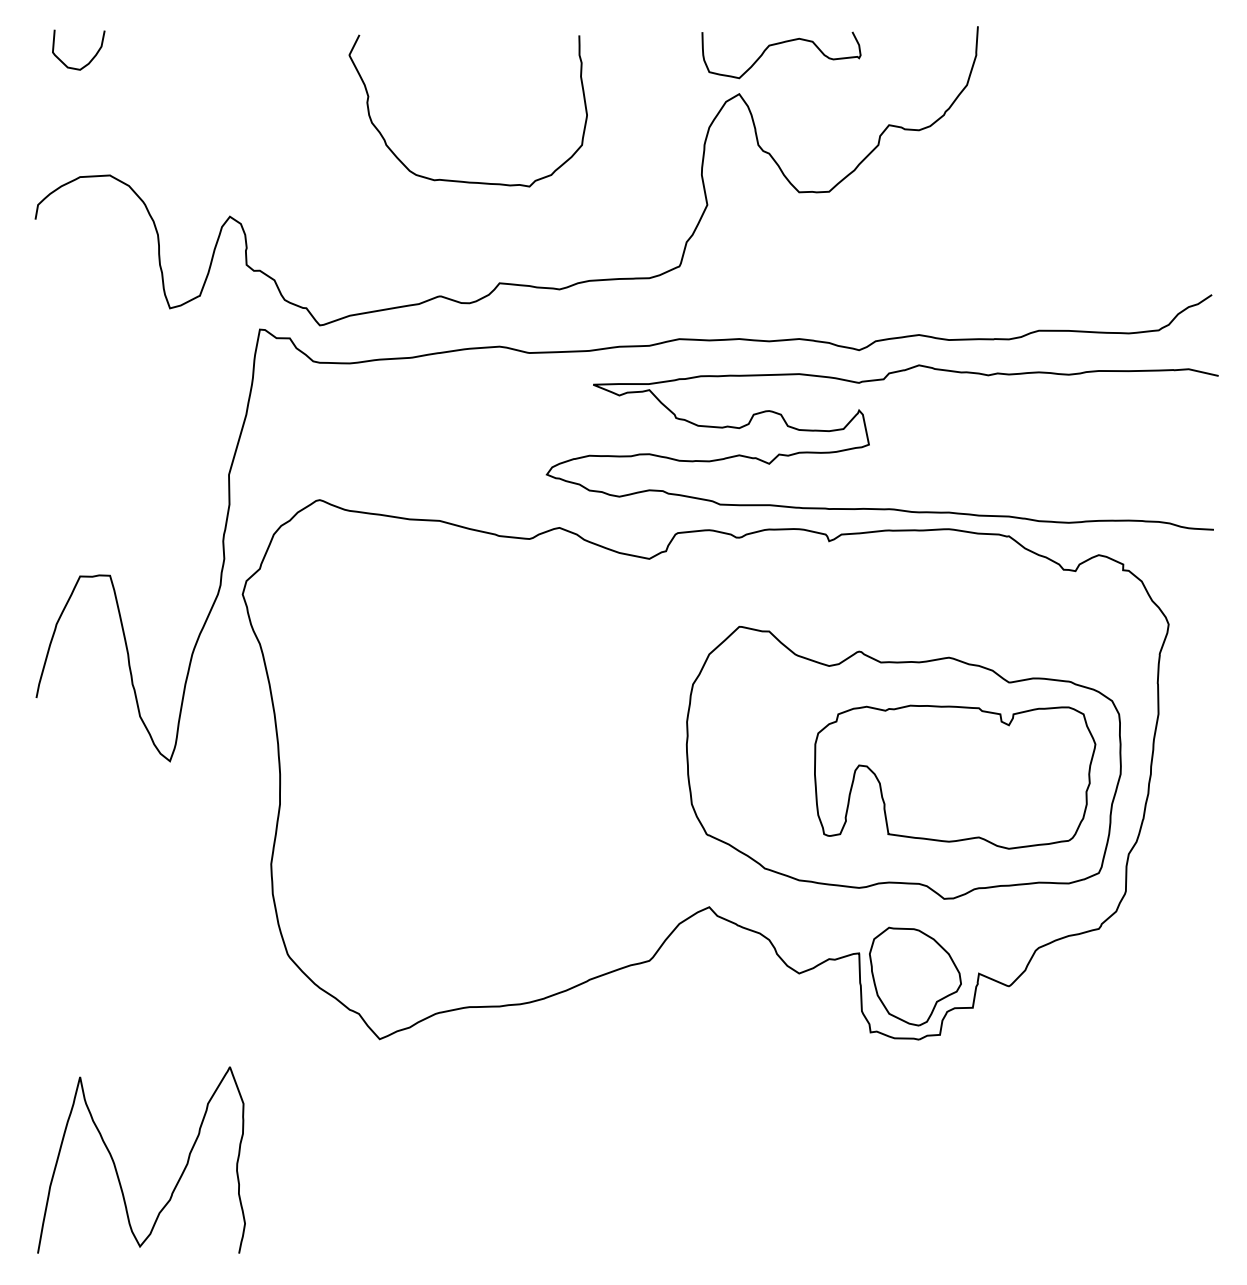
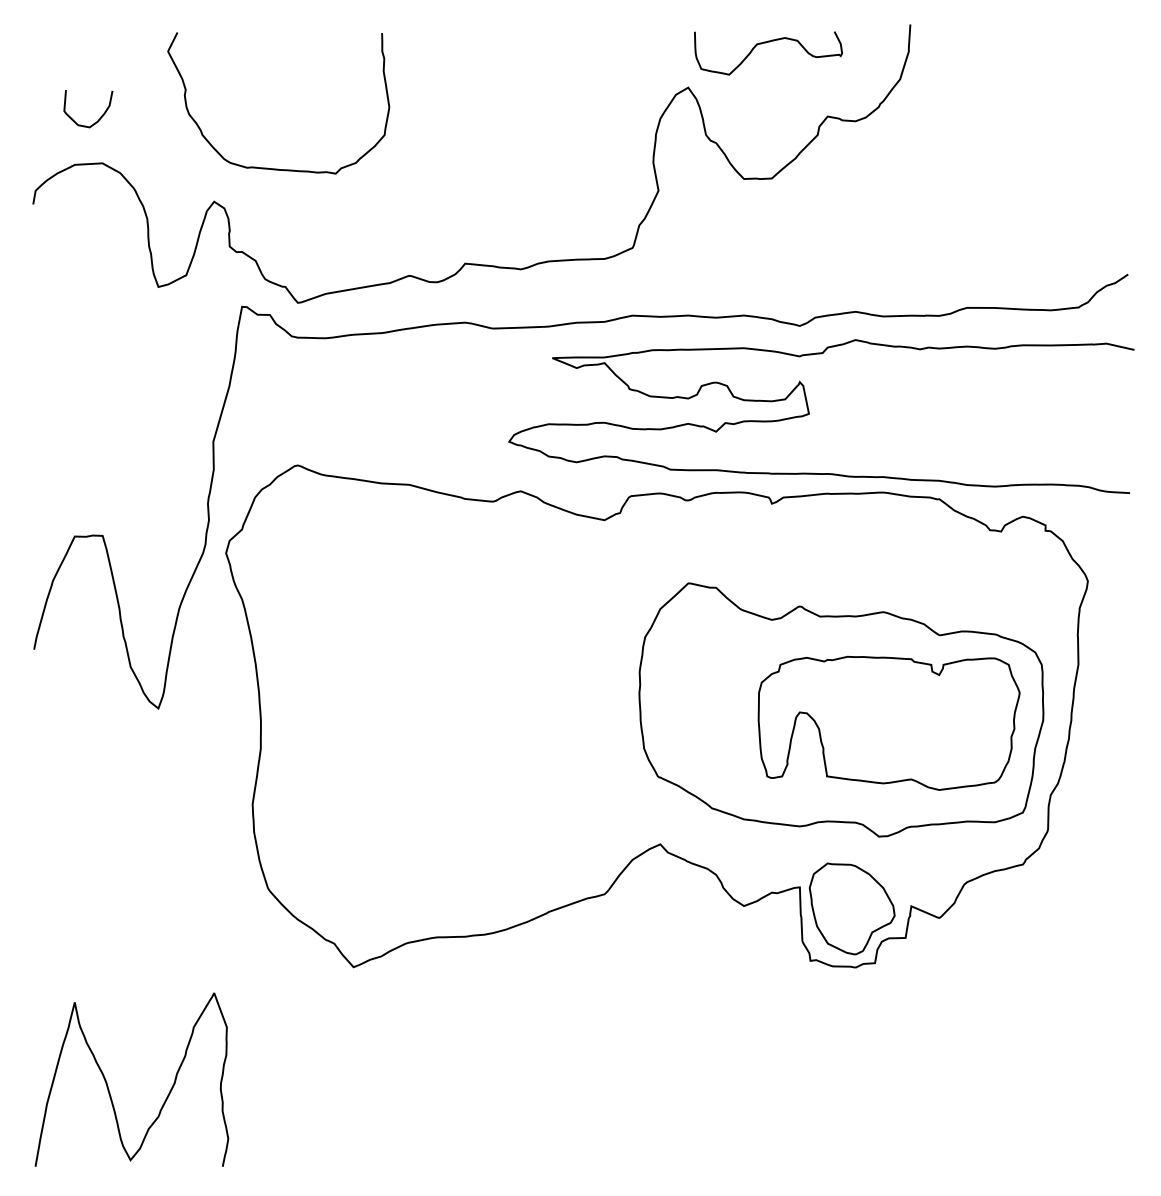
curve: (779, 44) -> (766, 43), moved
curve: (91, 58) -> (100, 116), moved
curve: (461, 180) -> (272, 168), moved

